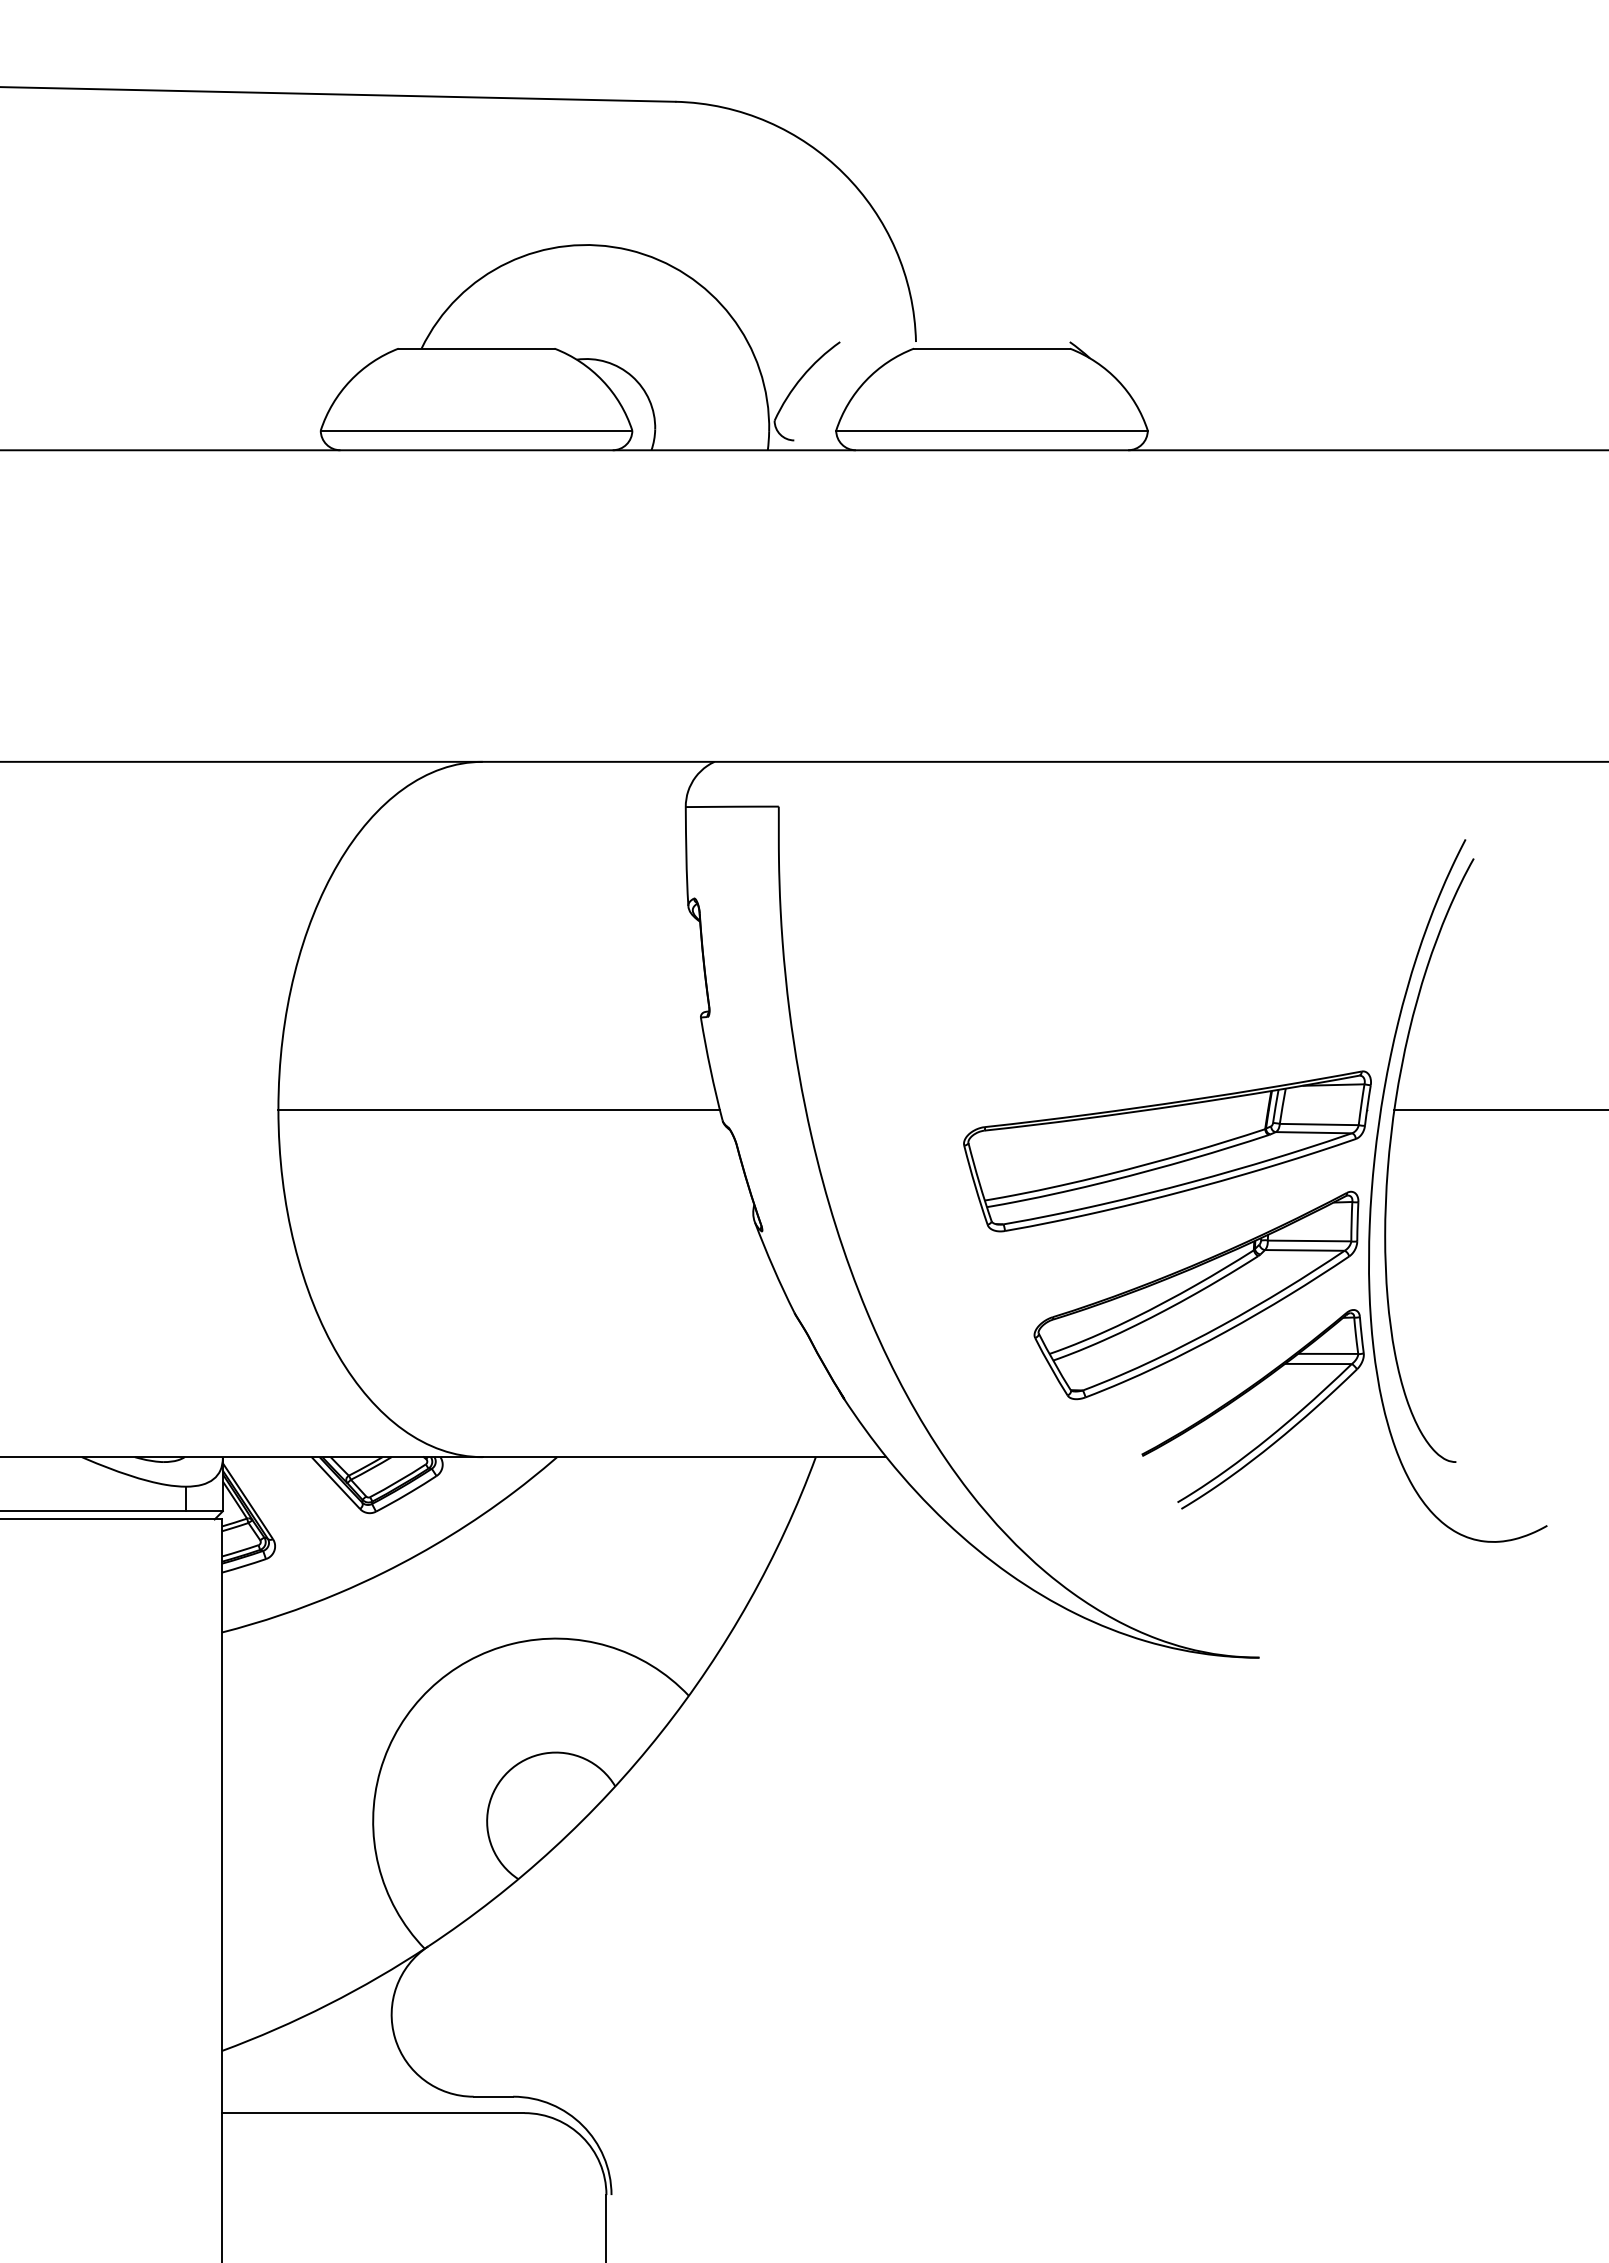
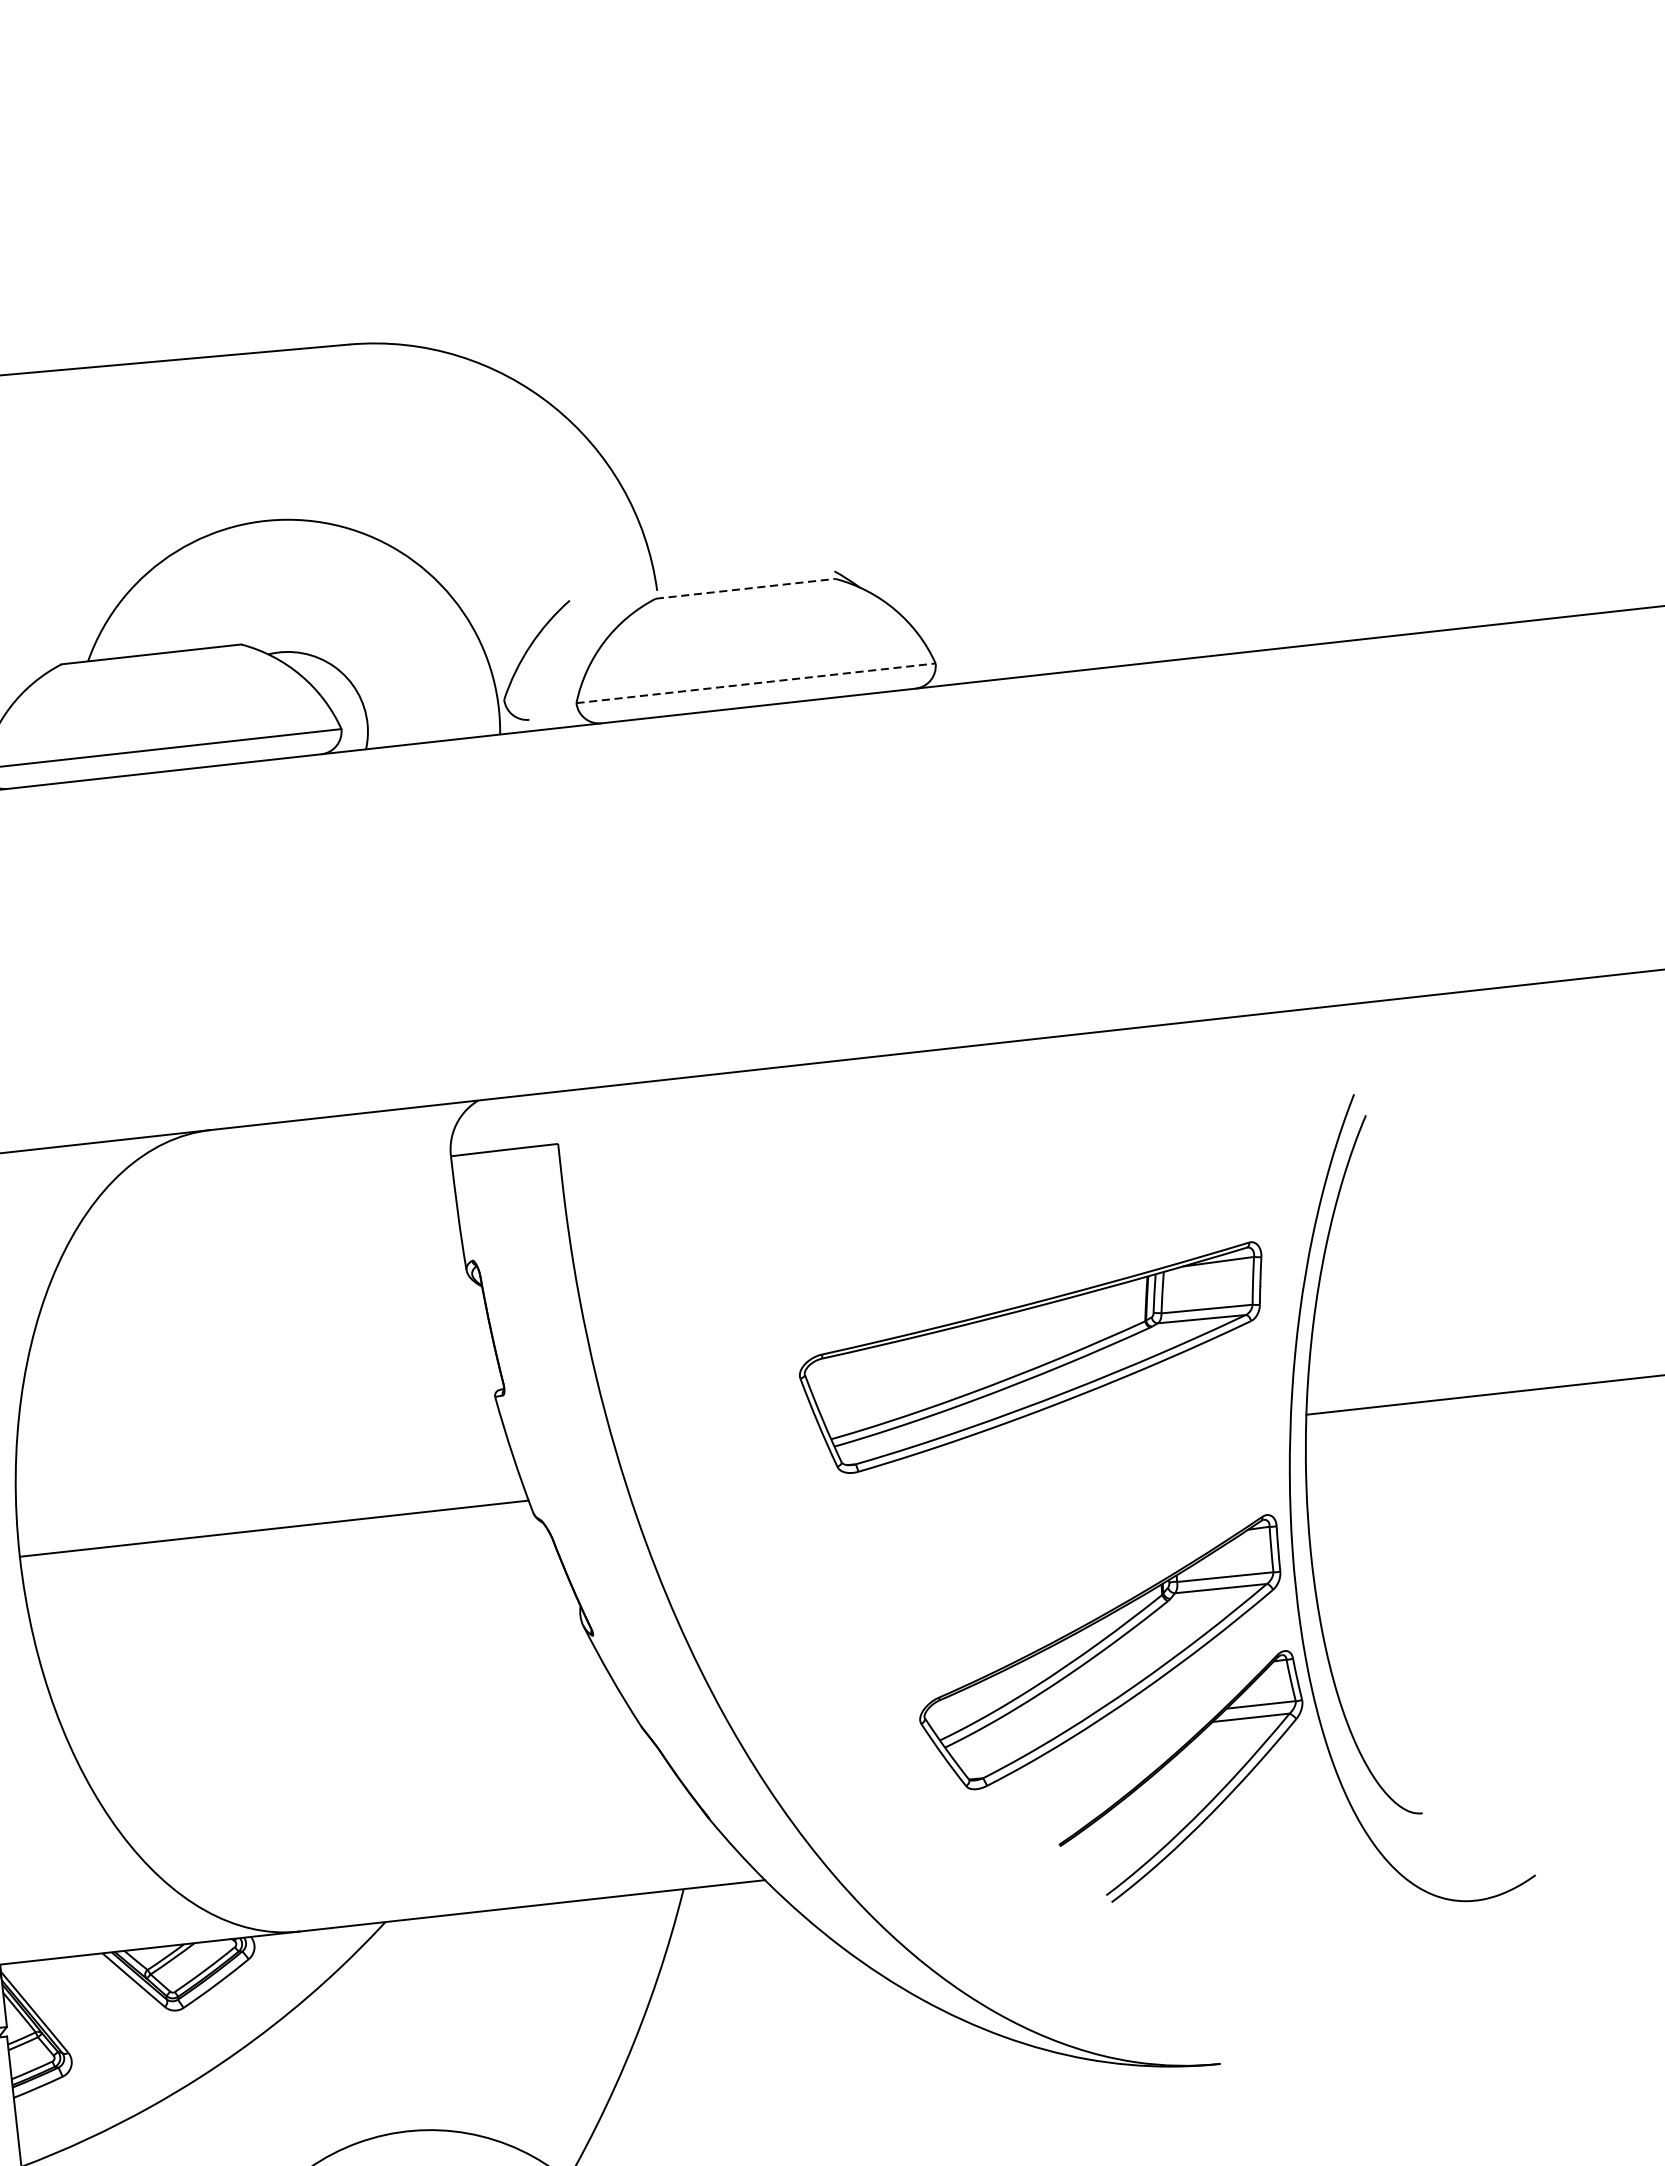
line: (992, 348) -> (746, 588), solid -> dashed
line: (992, 430) -> (756, 683), solid -> dashed
part: (1167, 1151) -> (1035, 1359), moved

